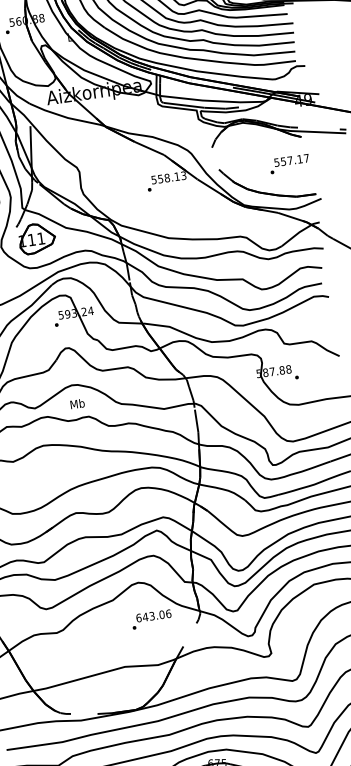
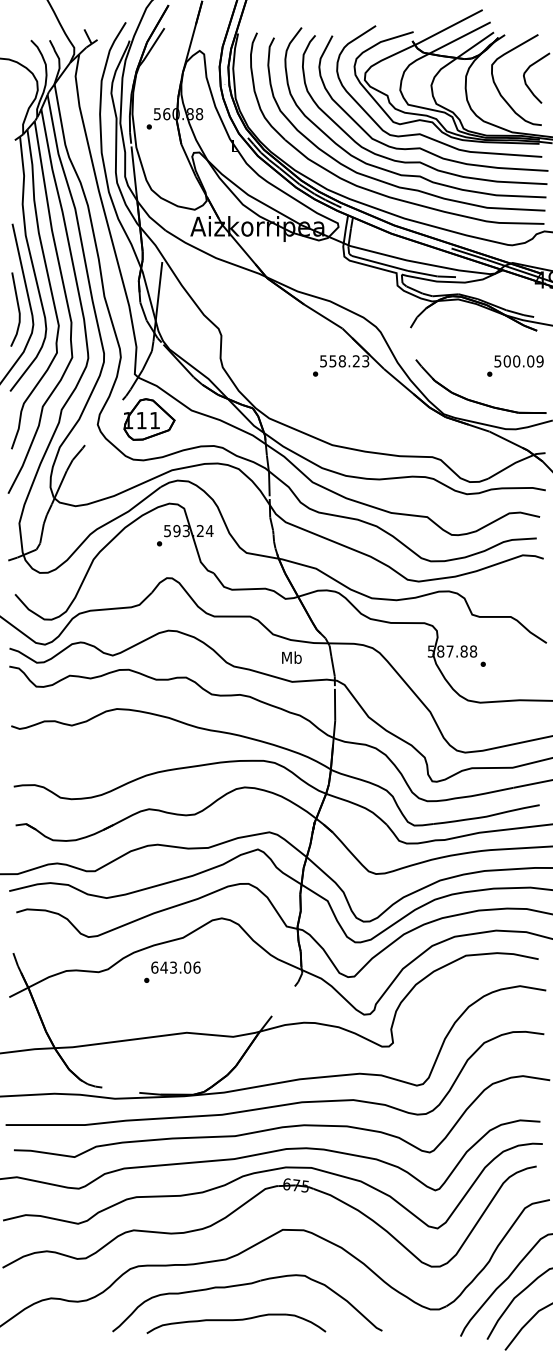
text: (294, 160) -> (523, 361), 557.17 -> 500.09
text: (176, 176) -> (355, 361), 558.13 -> 558.23
text: (77, 403) -> (291, 657), moved
text: (151, 619) -> (172, 971), moved

